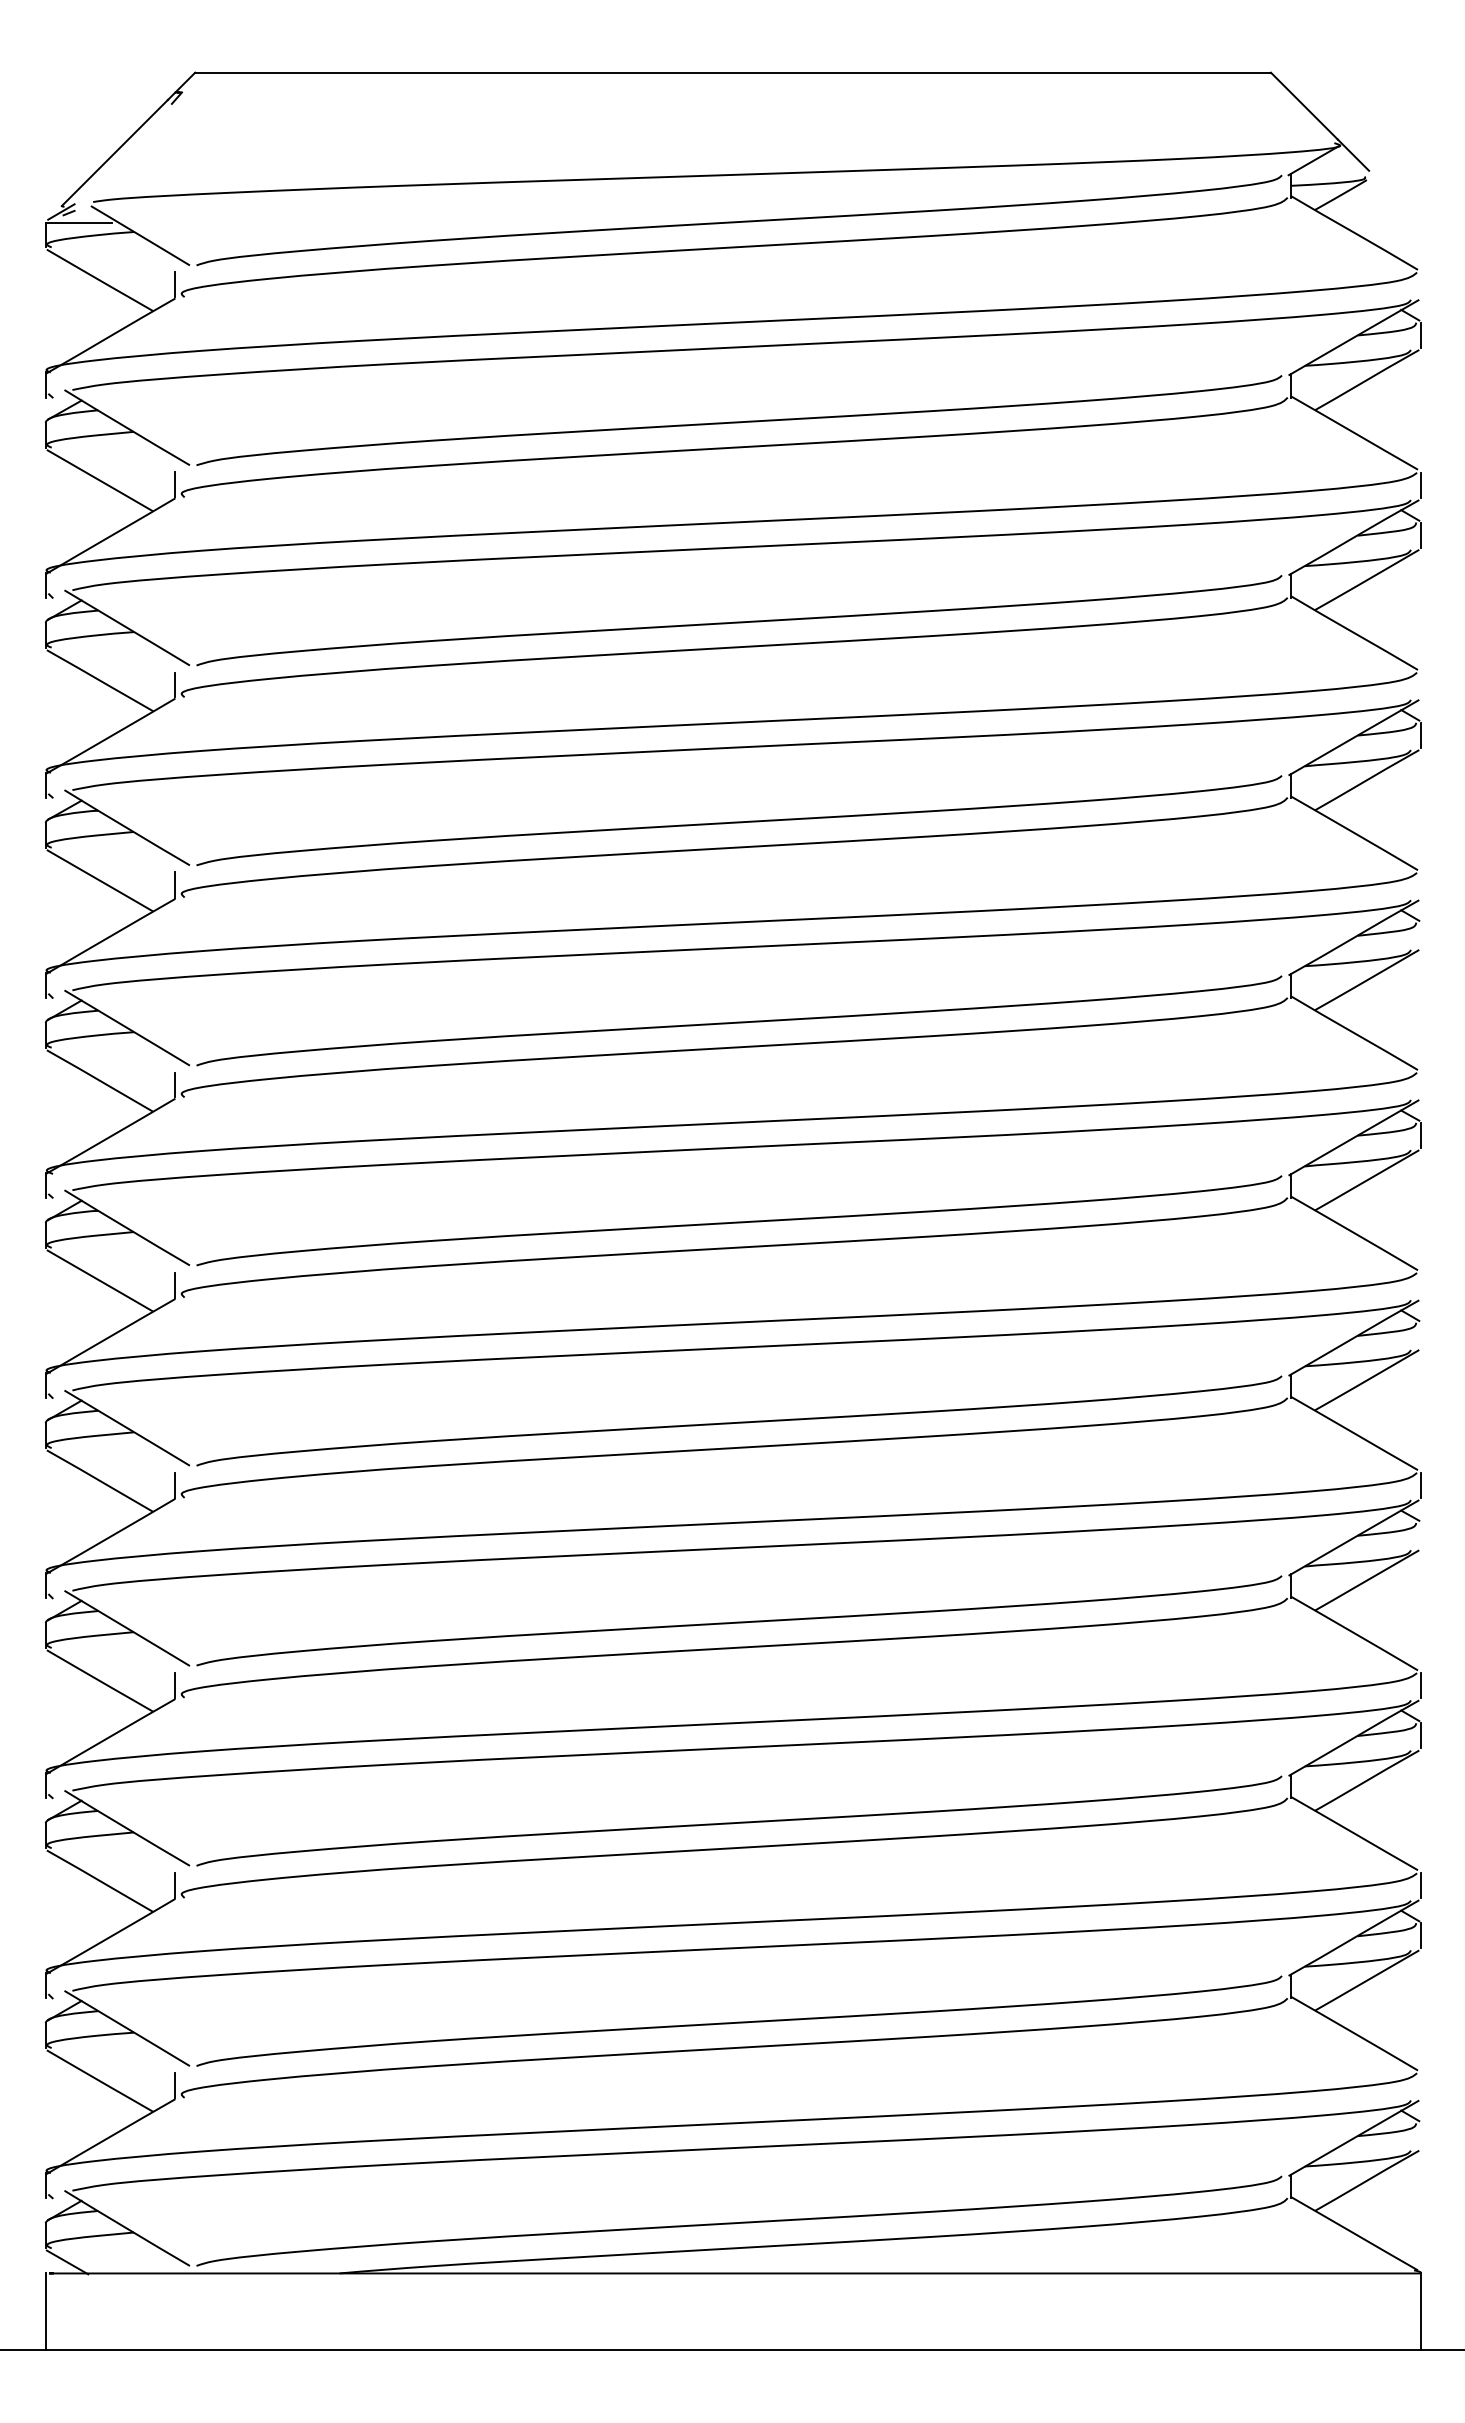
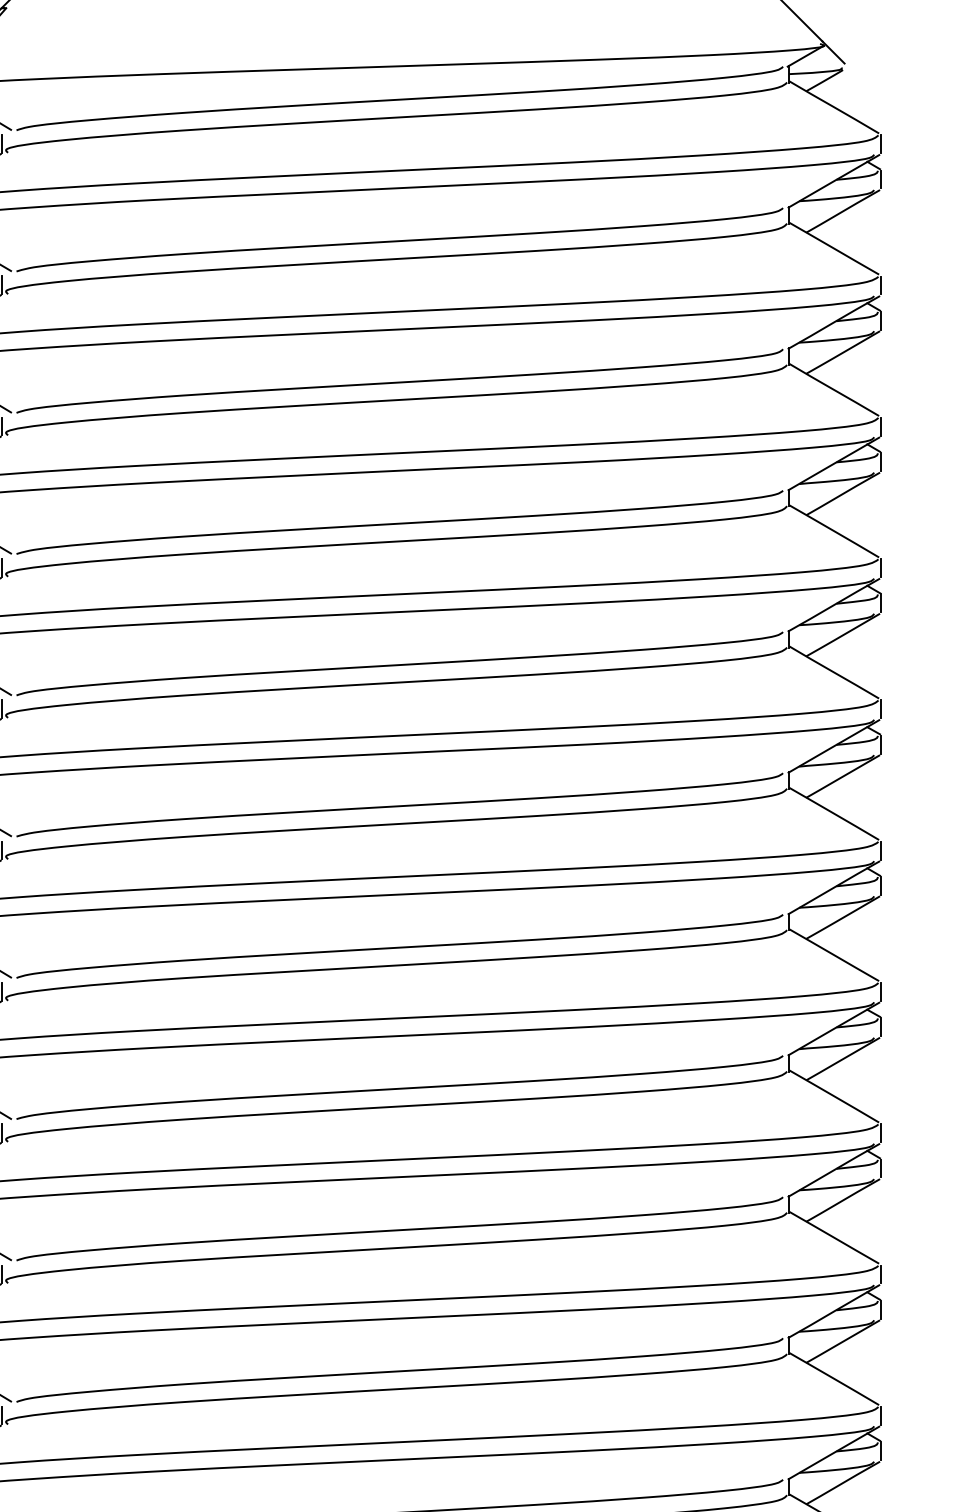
line: (1421, 284) -> (881, 143), added
line: (1421, 684) -> (881, 426), added
line: (1421, 884) -> (881, 567), added
line: (1421, 934) -> (881, 602), added
line: (1421, 1084) -> (881, 708), added
line: (1421, 1285) -> (881, 850), added
line: (1421, 1334) -> (881, 885), added
line: (1421, 1535) -> (881, 1027), added
line: (1421, 2085) -> (881, 1415), added
line: (1421, 2135) -> (881, 1450), added

